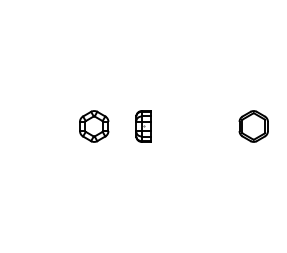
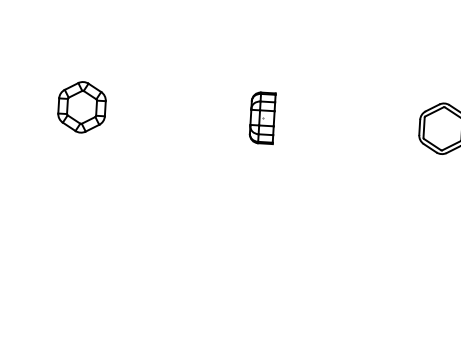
part: (94, 126) -> (82, 107), moved

